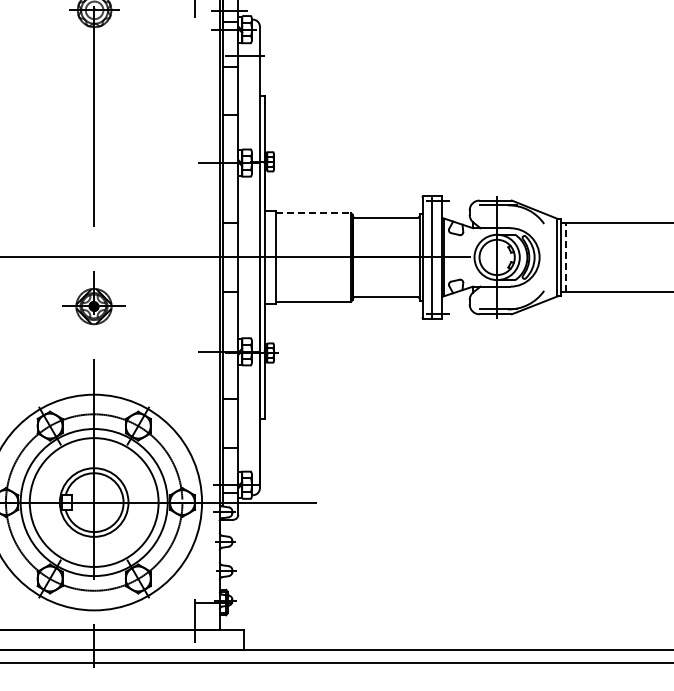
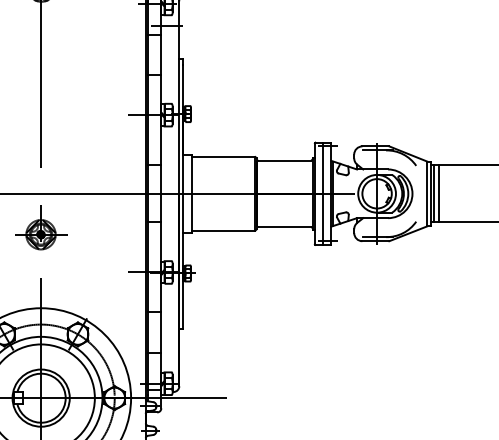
line: (313, 213) -> (223, 157), dashed -> solid
line: (565, 256) -> (434, 193), dashed -> solid
line: (571, 257) -> (439, 193), added

